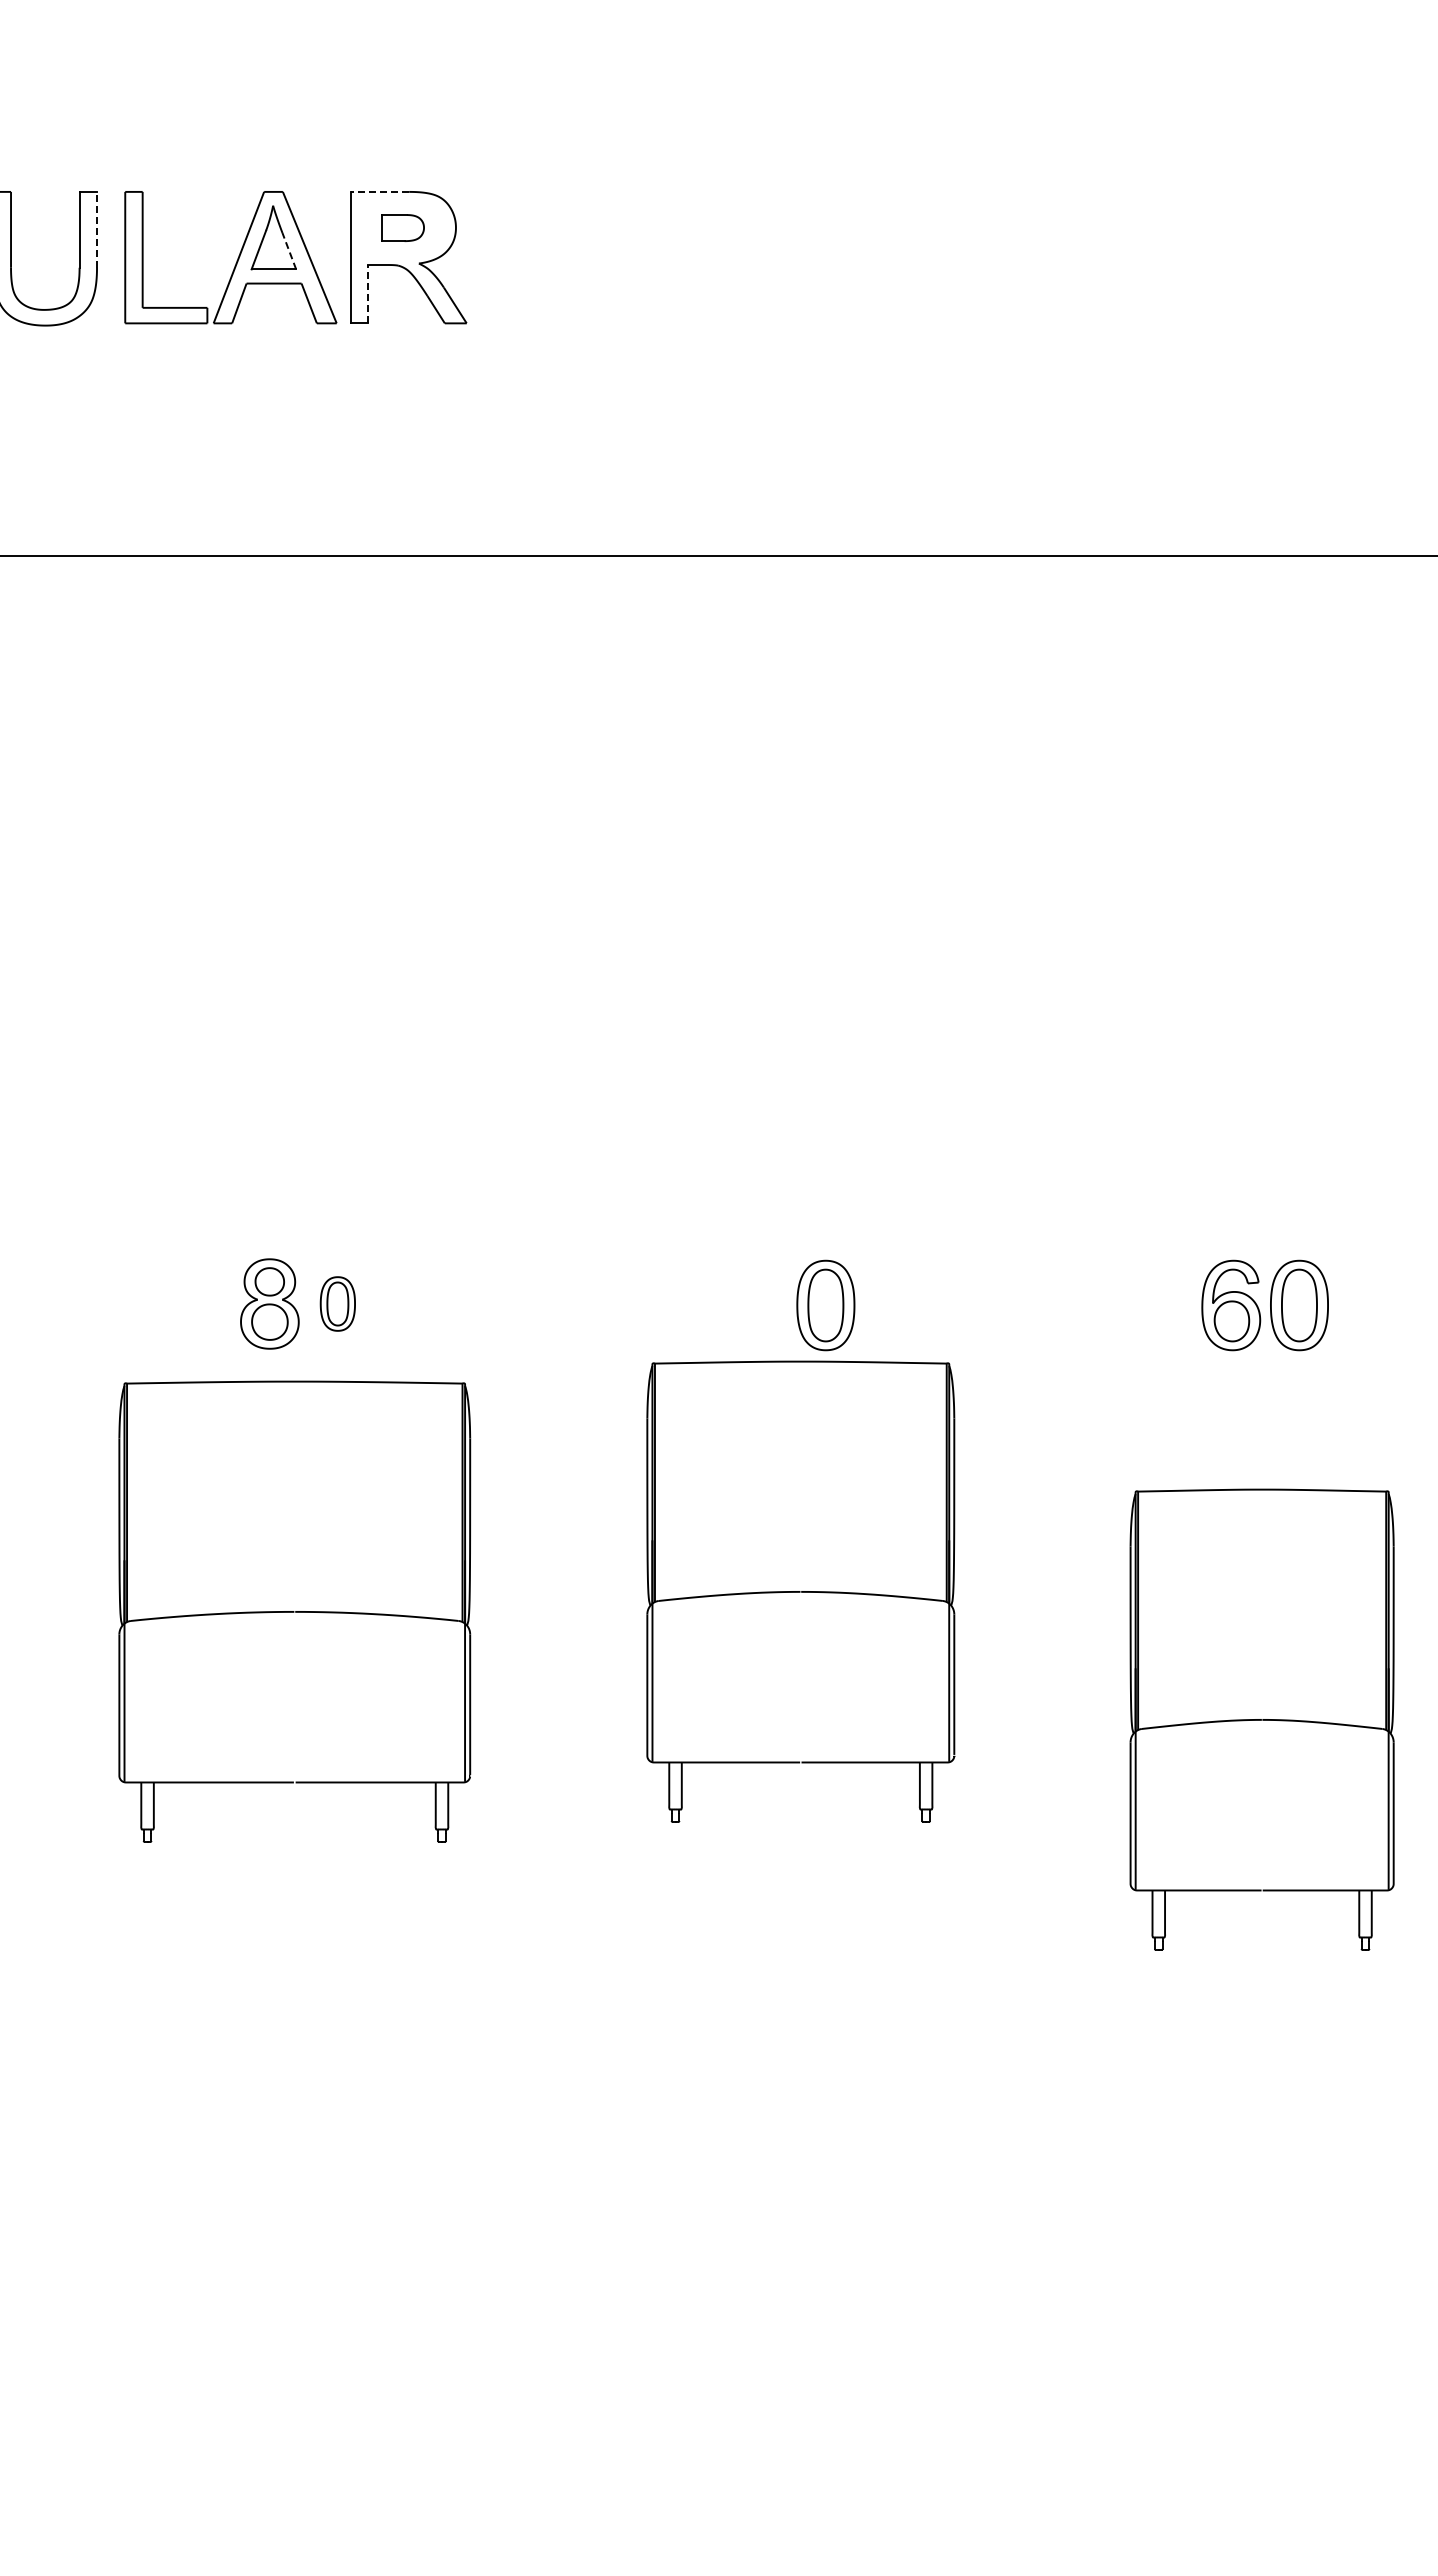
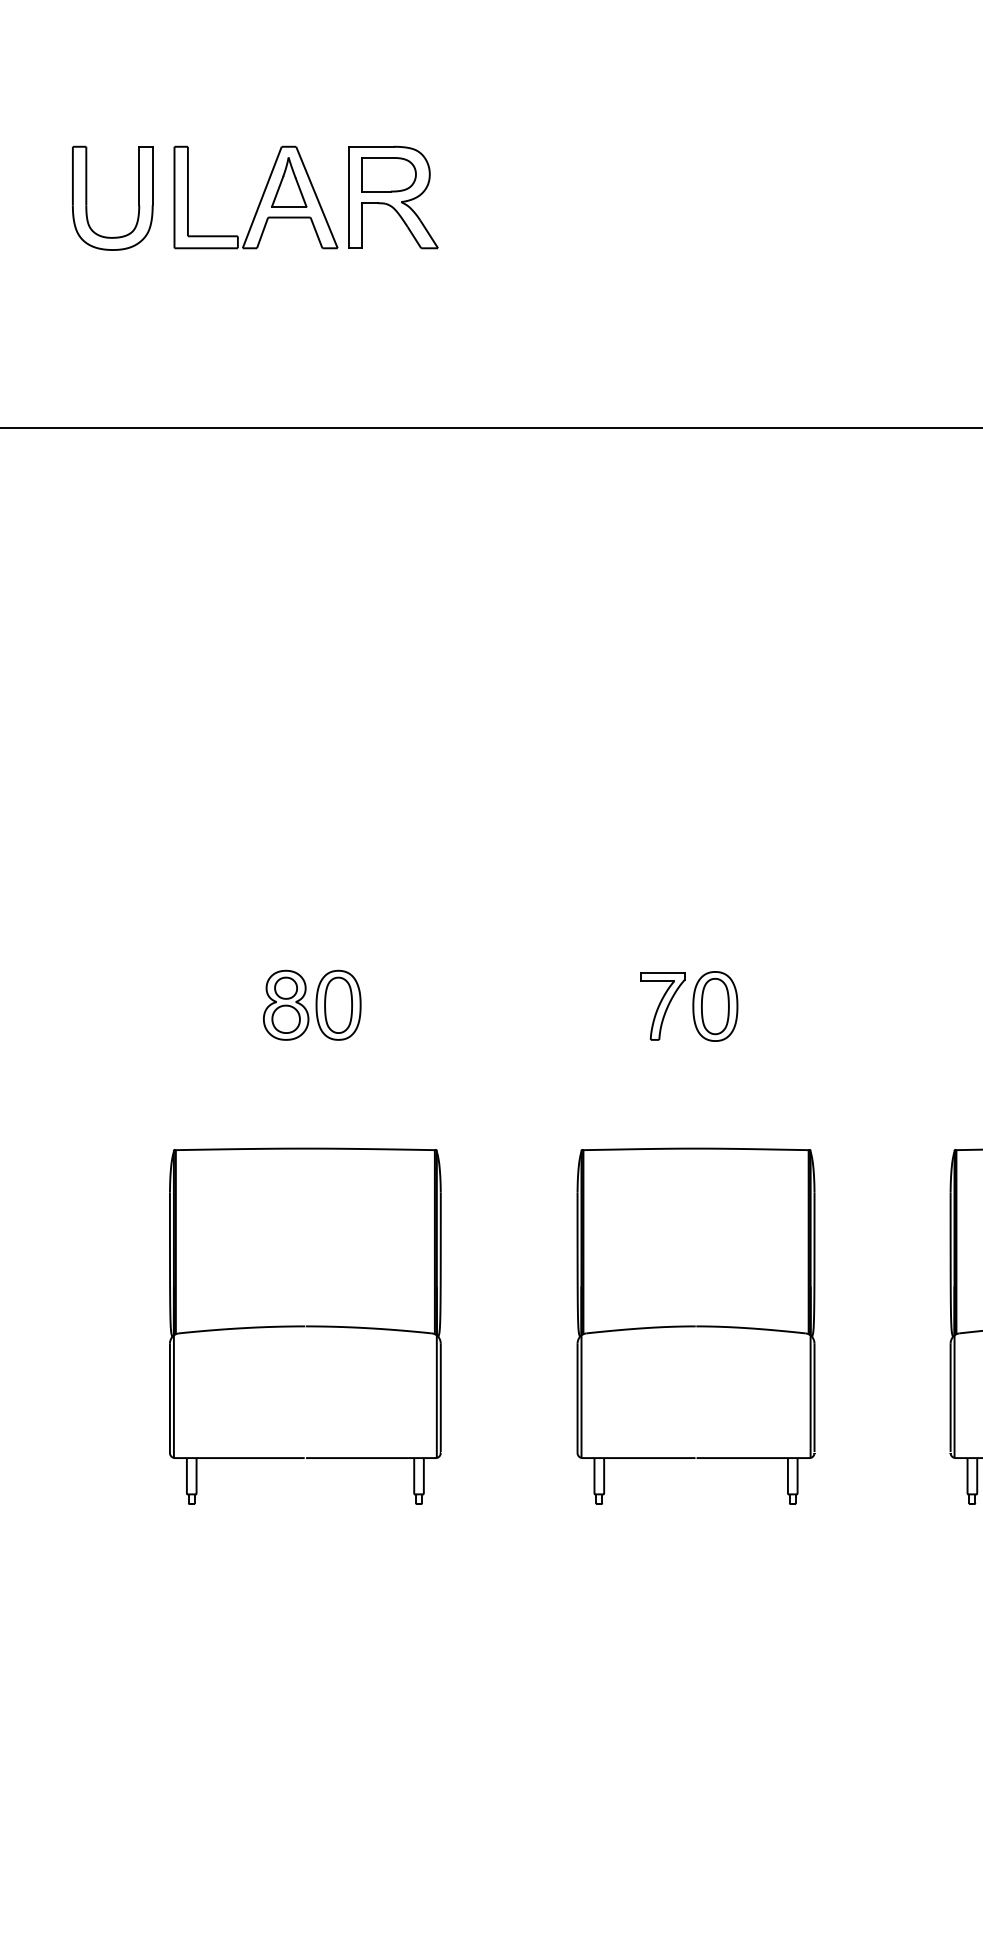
line: (379, 191) -> (370, 146), dashed -> solid
part: (402, 227) -> (388, 174), size x1.67
line: (97, 229) -> (153, 175), dashed -> solid
line: (289, 250) -> (301, 192), dashed -> solid
line: (368, 293) -> (362, 225), dashed -> solid
part: (337, 1303) -> (338, 1004), size x1.67
part: (758, 1305) -> (663, 1006), added
part: (800, 1591) -> (695, 1326), moved
part: (294, 1611) -> (305, 1326), moved

